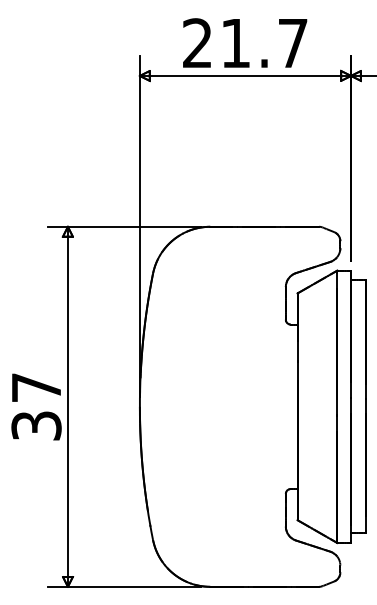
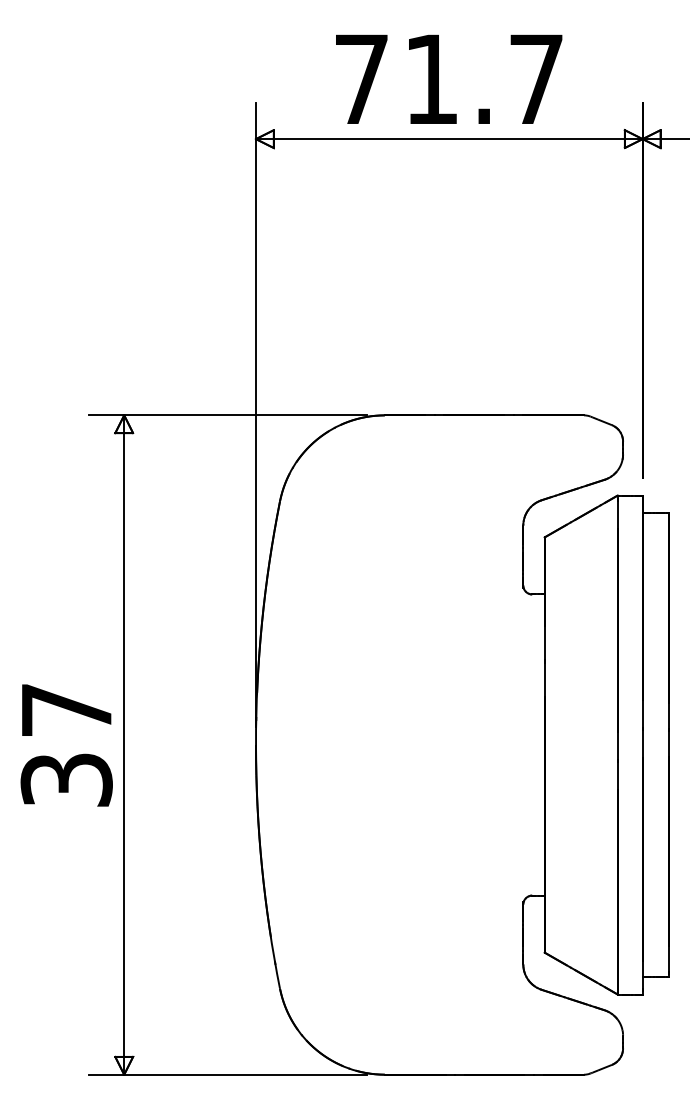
text: (197, 42) -> (361, 77), 21.7 -> 71.7

